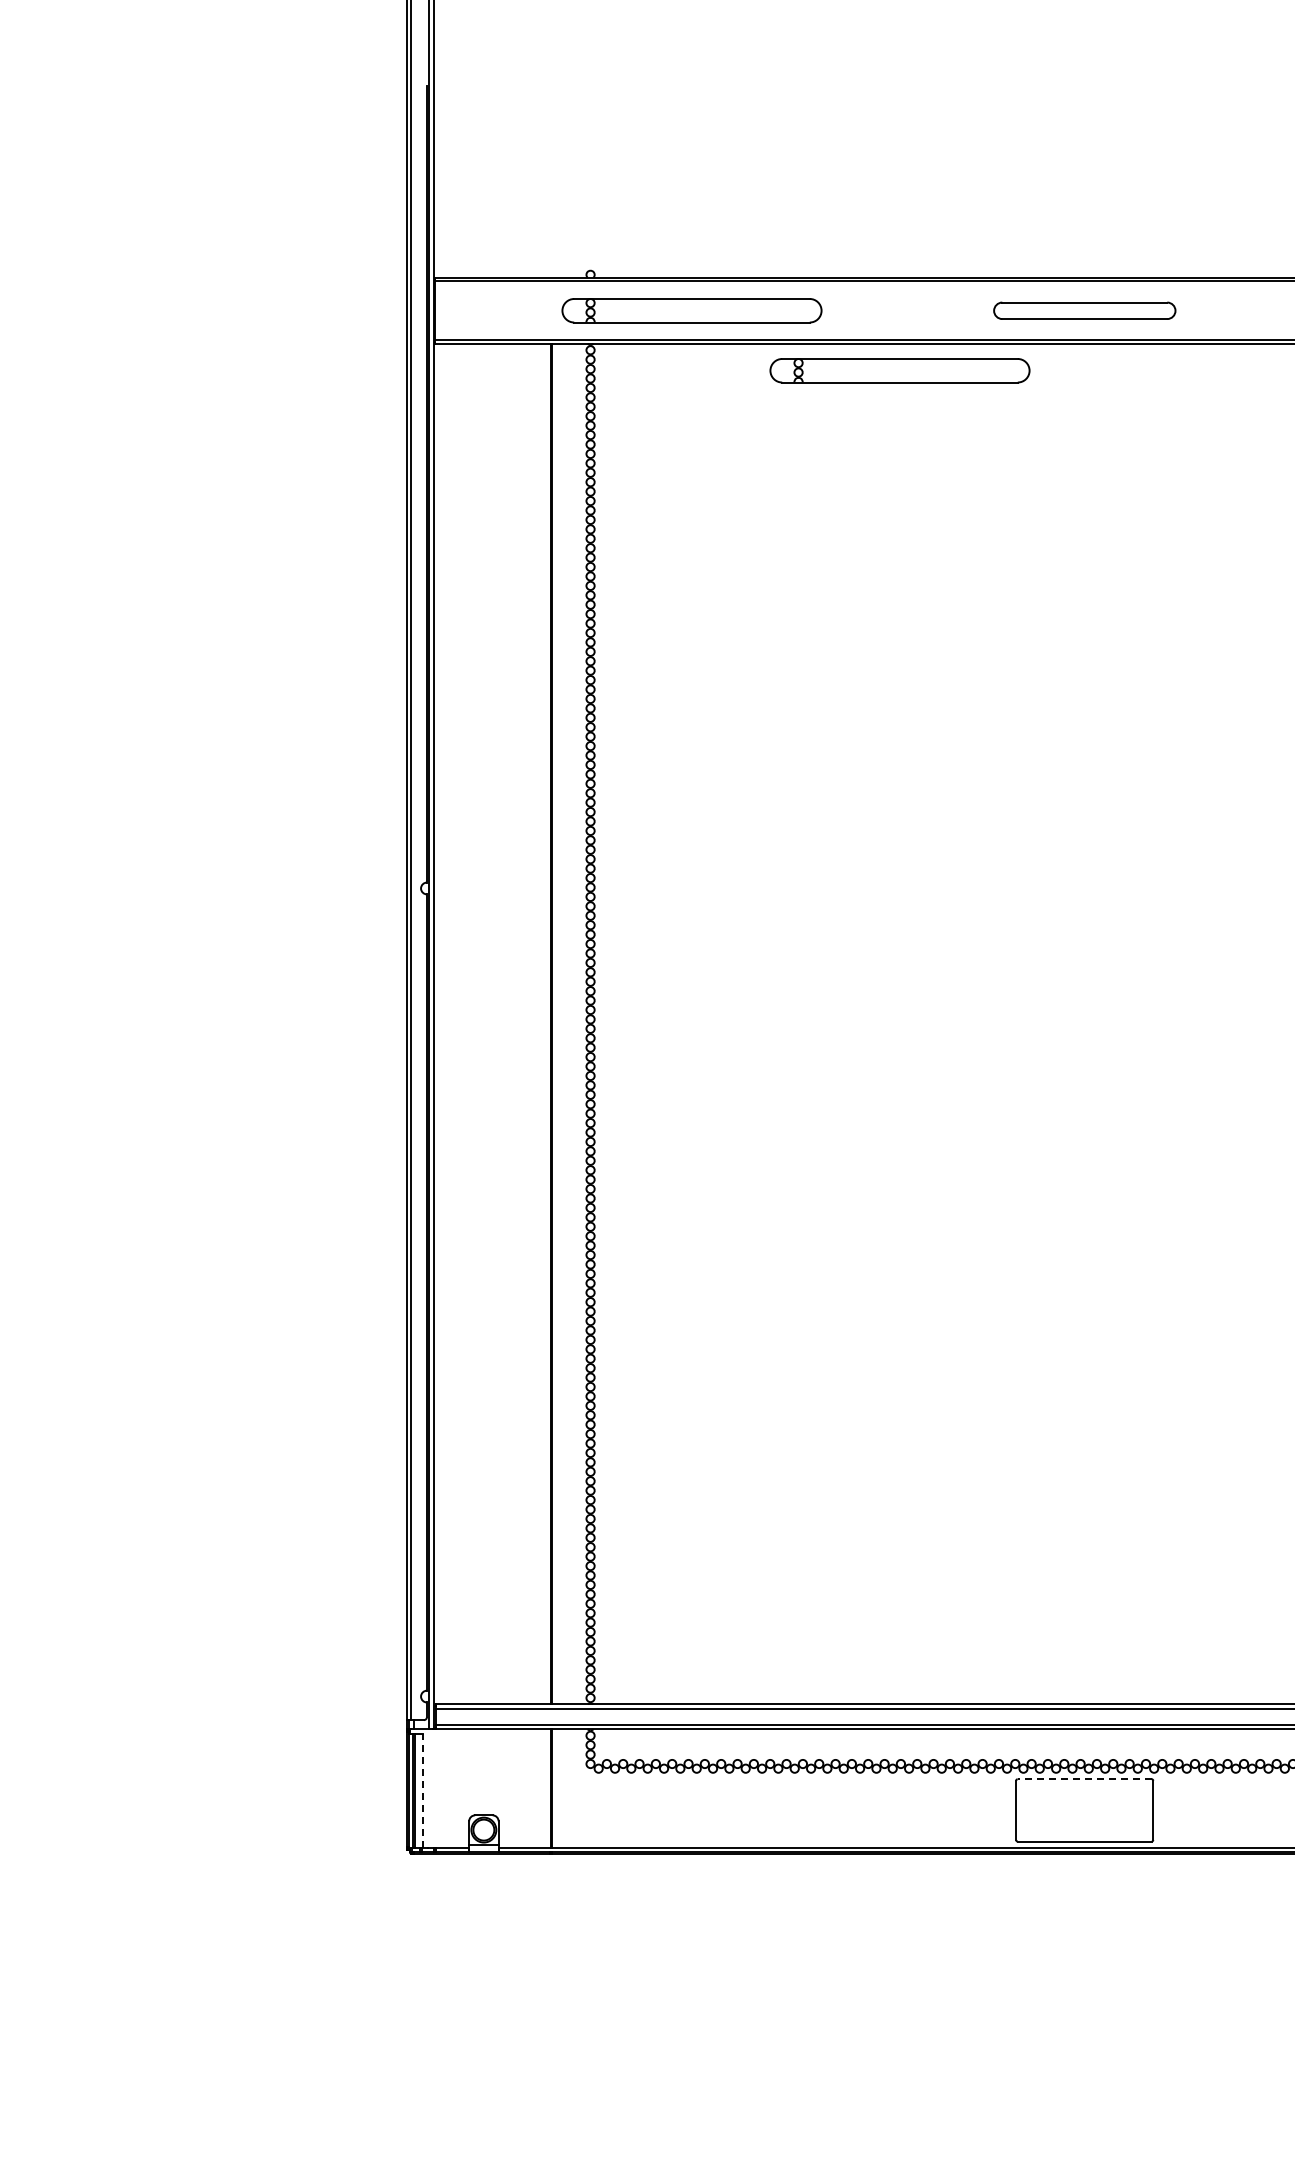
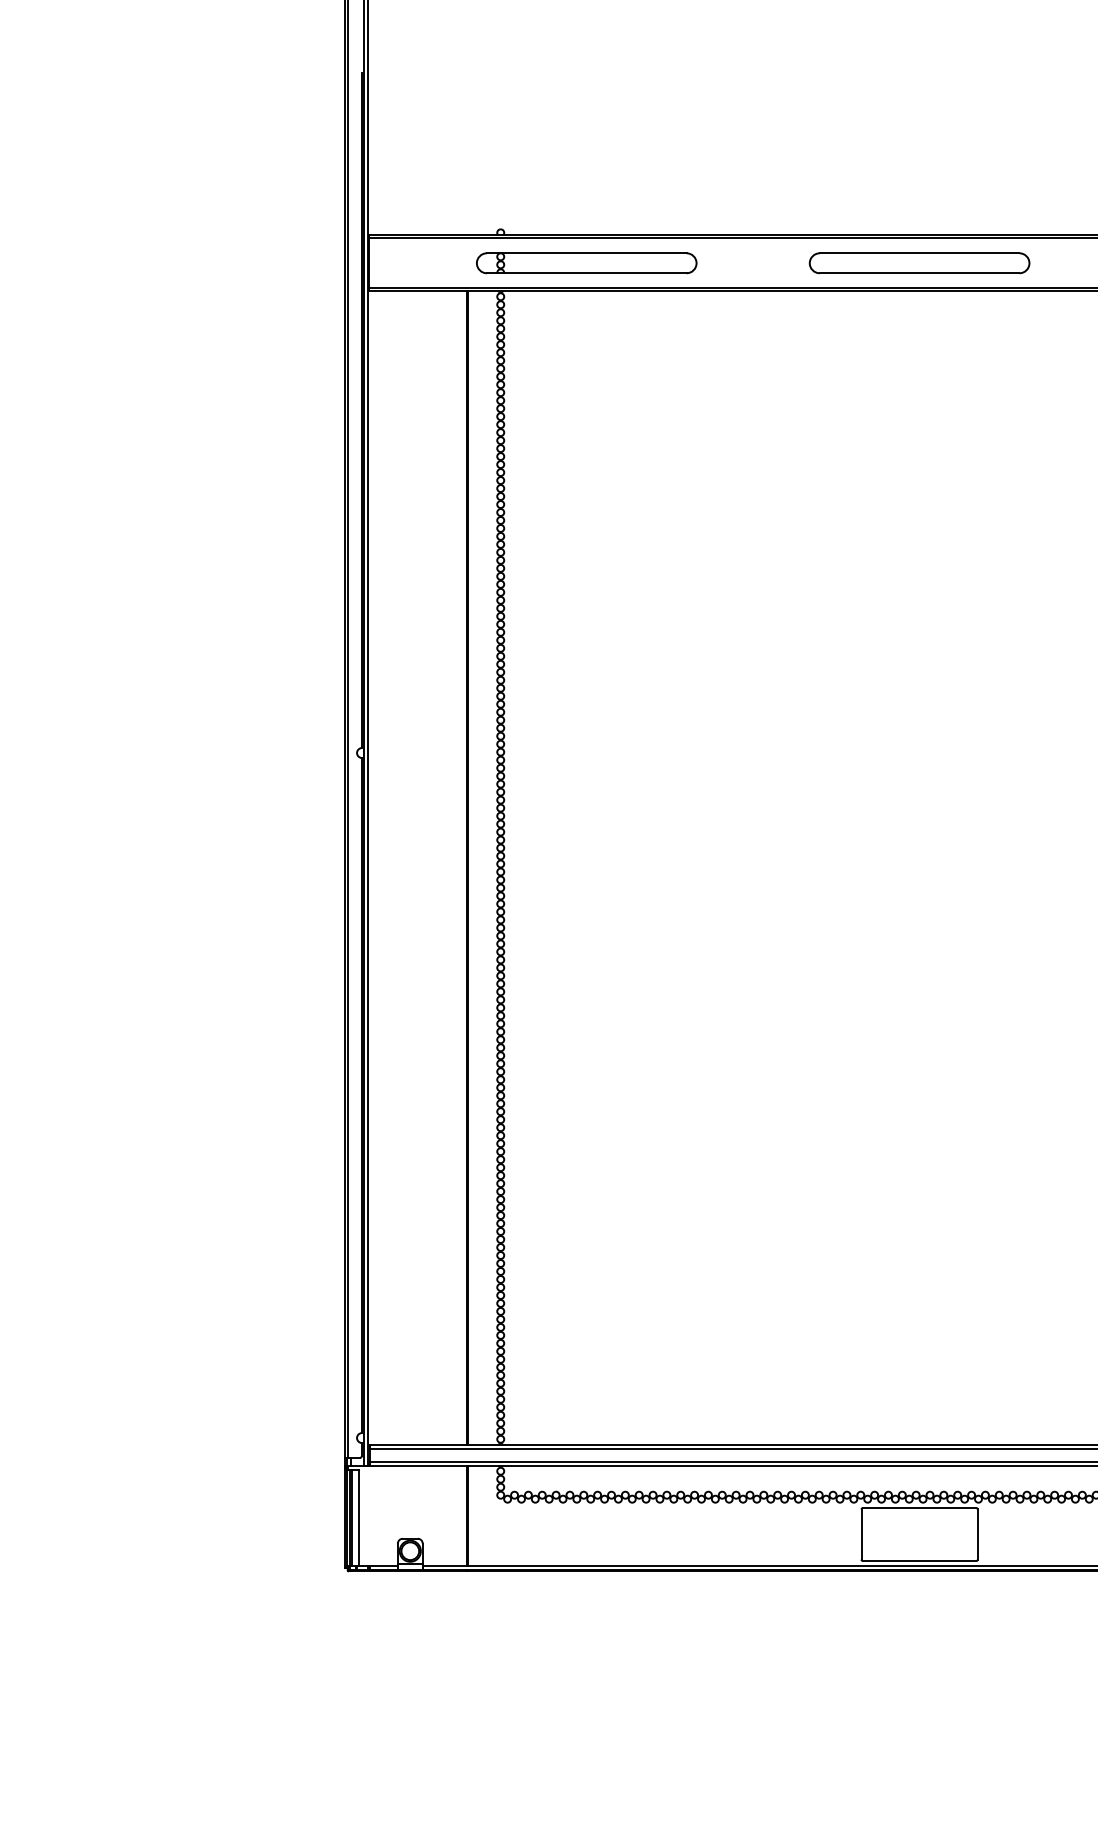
part: (1084, 310) -> (919, 263), size x1.43
part: (899, 370) -> (762, 313), removed
line: (1084, 1779) -> (919, 1508), dashed -> solid
line: (423, 1790) -> (359, 1517), dashed -> solid

